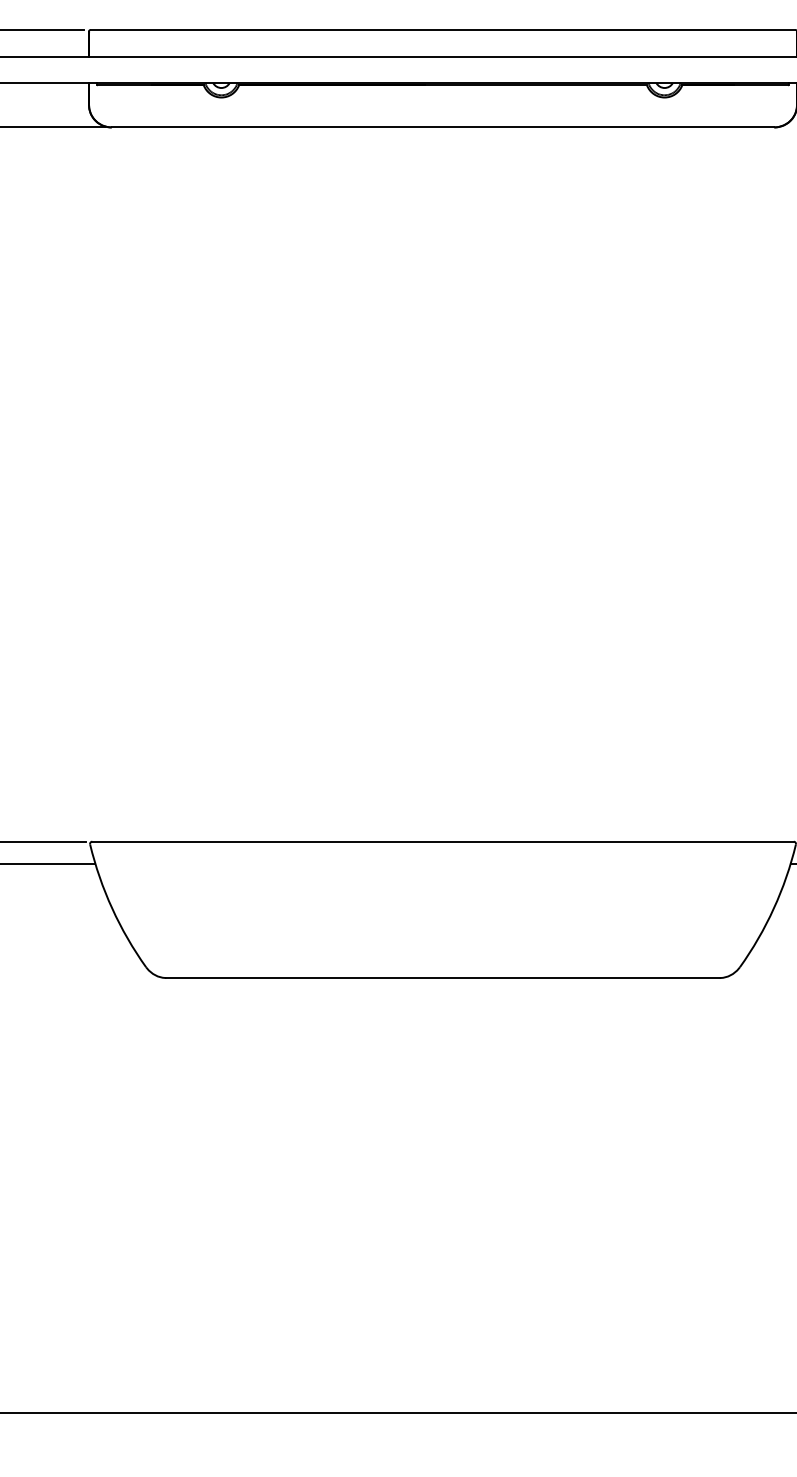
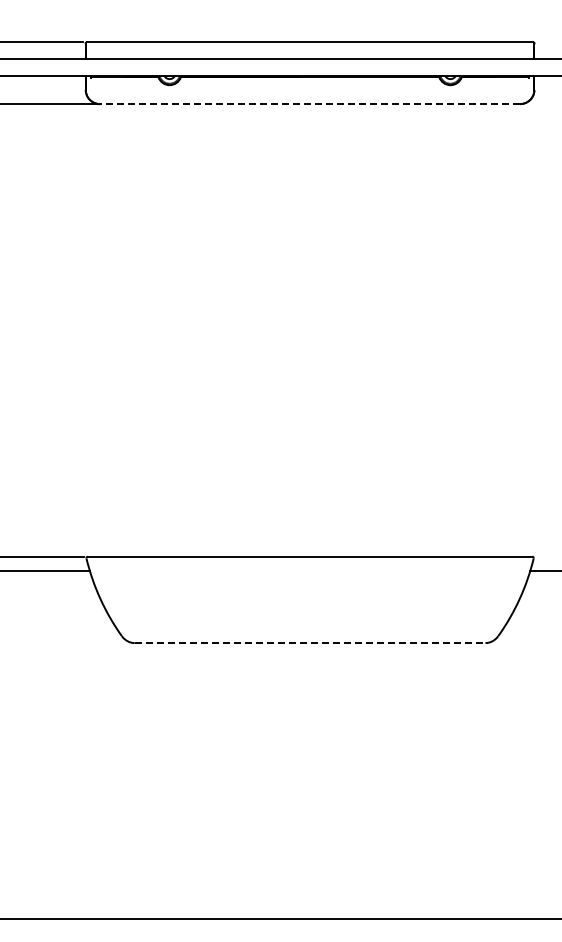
line: (443, 128) -> (310, 104), solid -> dashed
line: (443, 978) -> (310, 643), solid -> dashed

